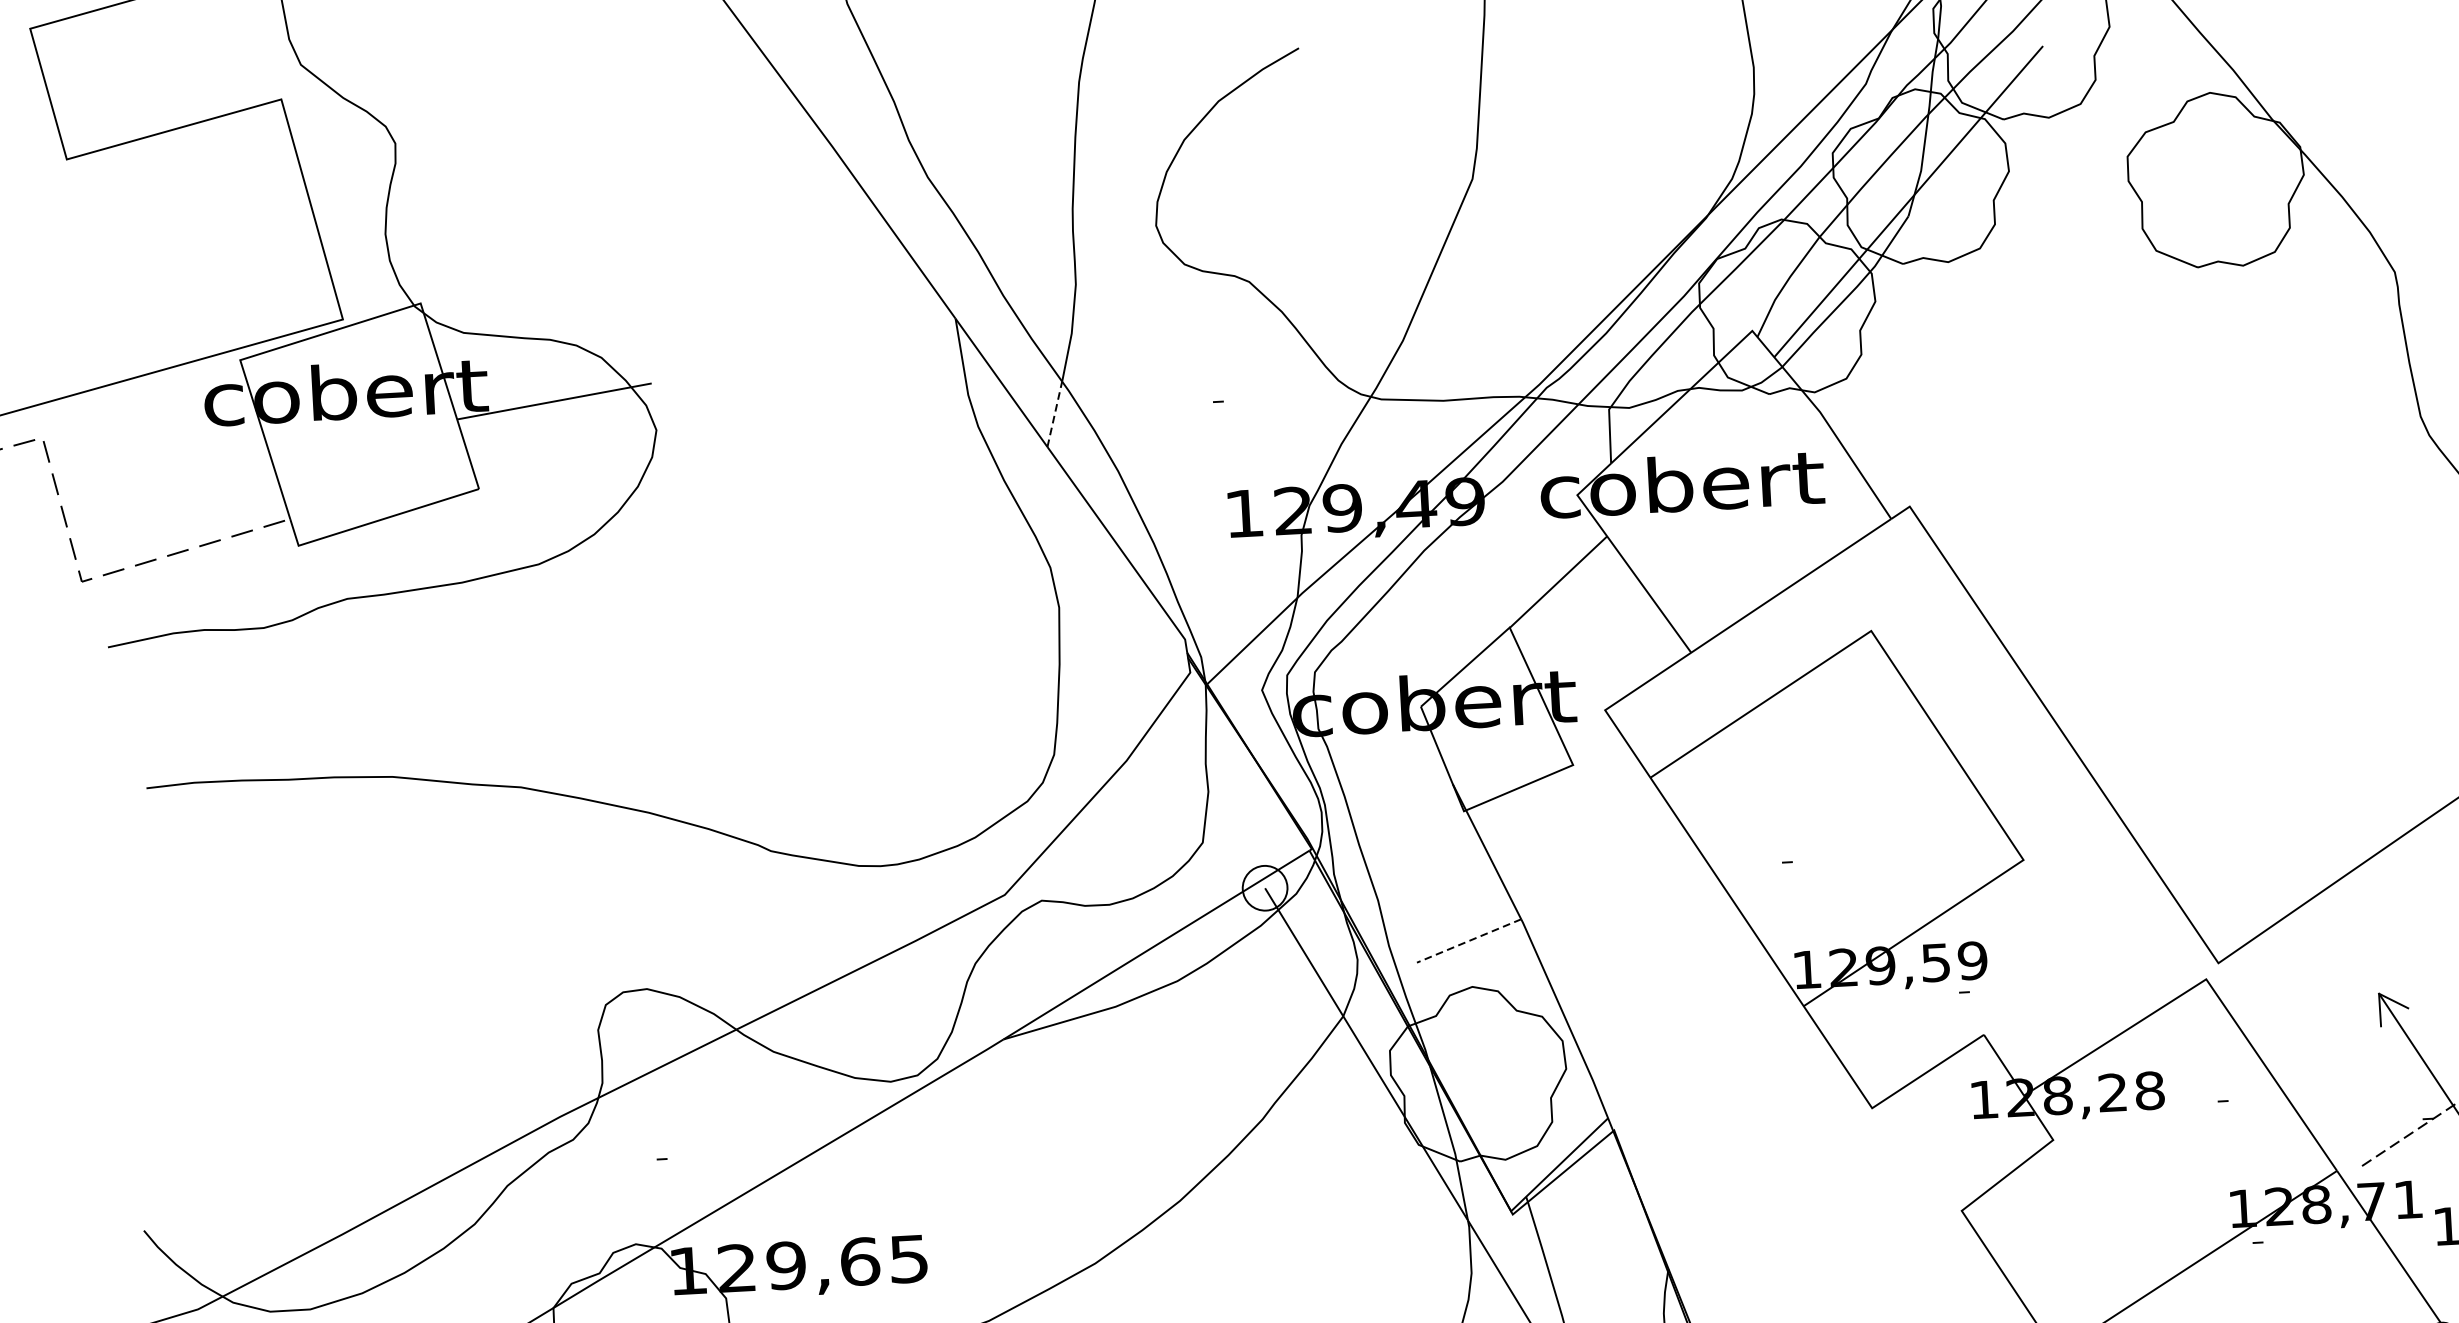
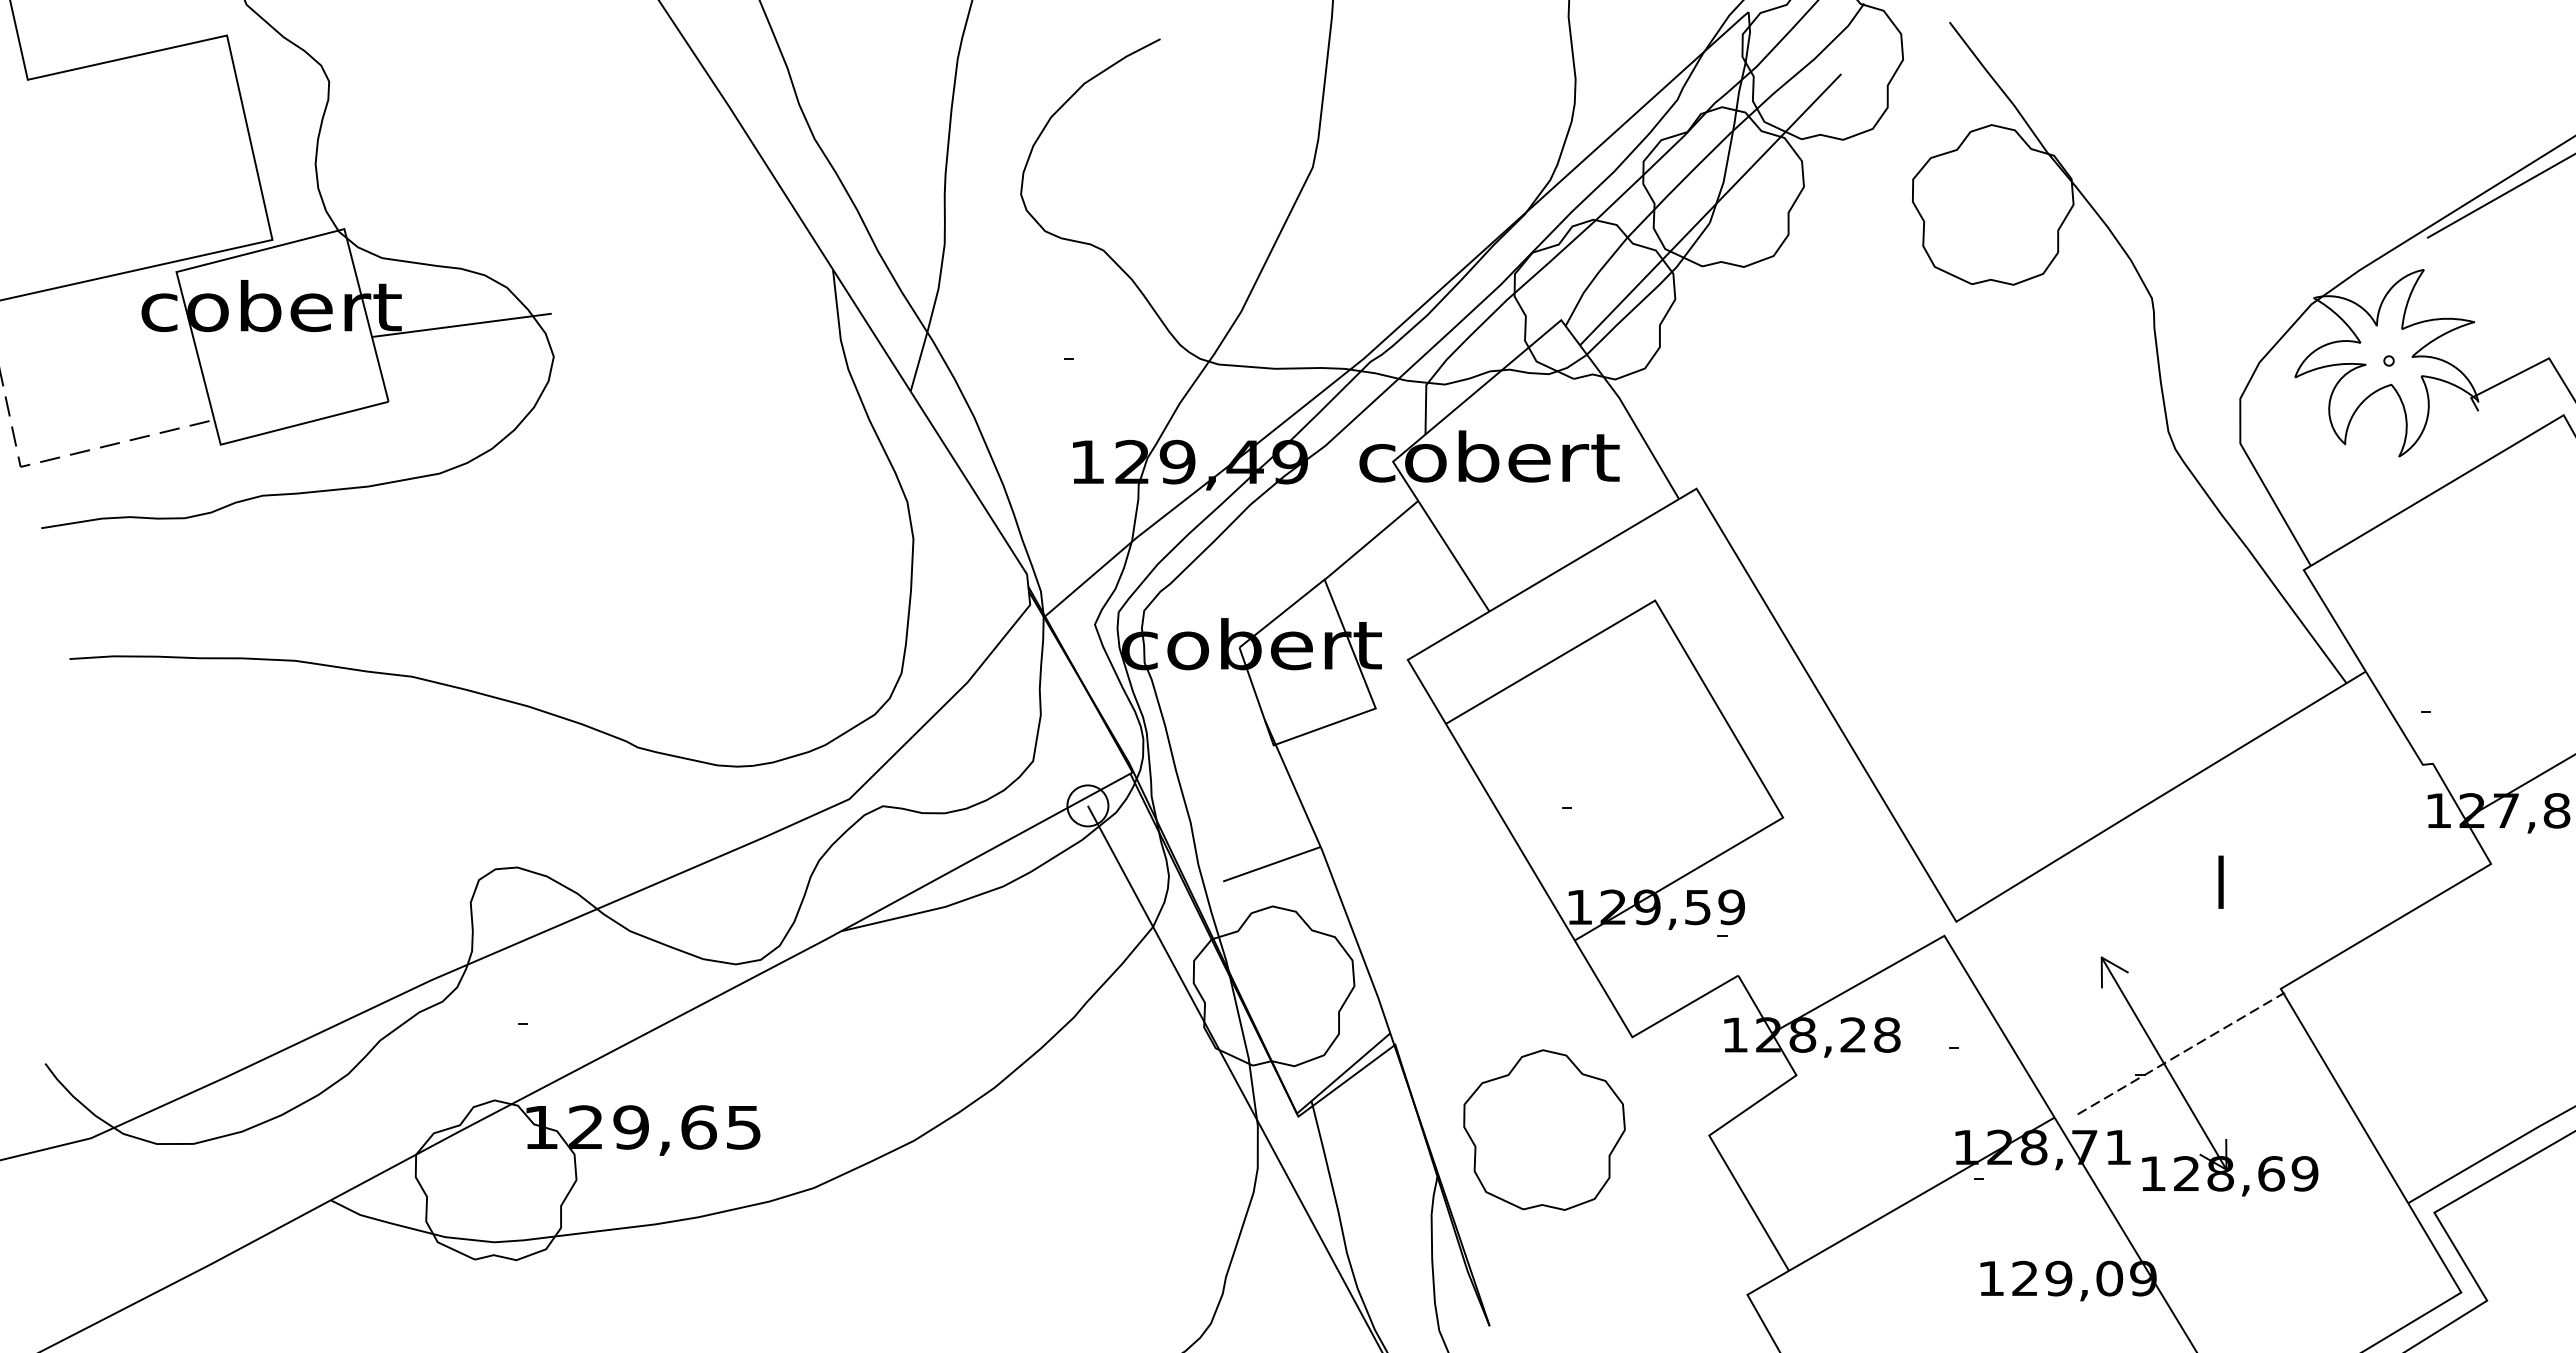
line: (1055, 413) -> (919, 361), dashed -> solid
line: (1468, 941) -> (1271, 864), dashed -> solid
part: (1781, 1213) -> (1544, 1129), added

